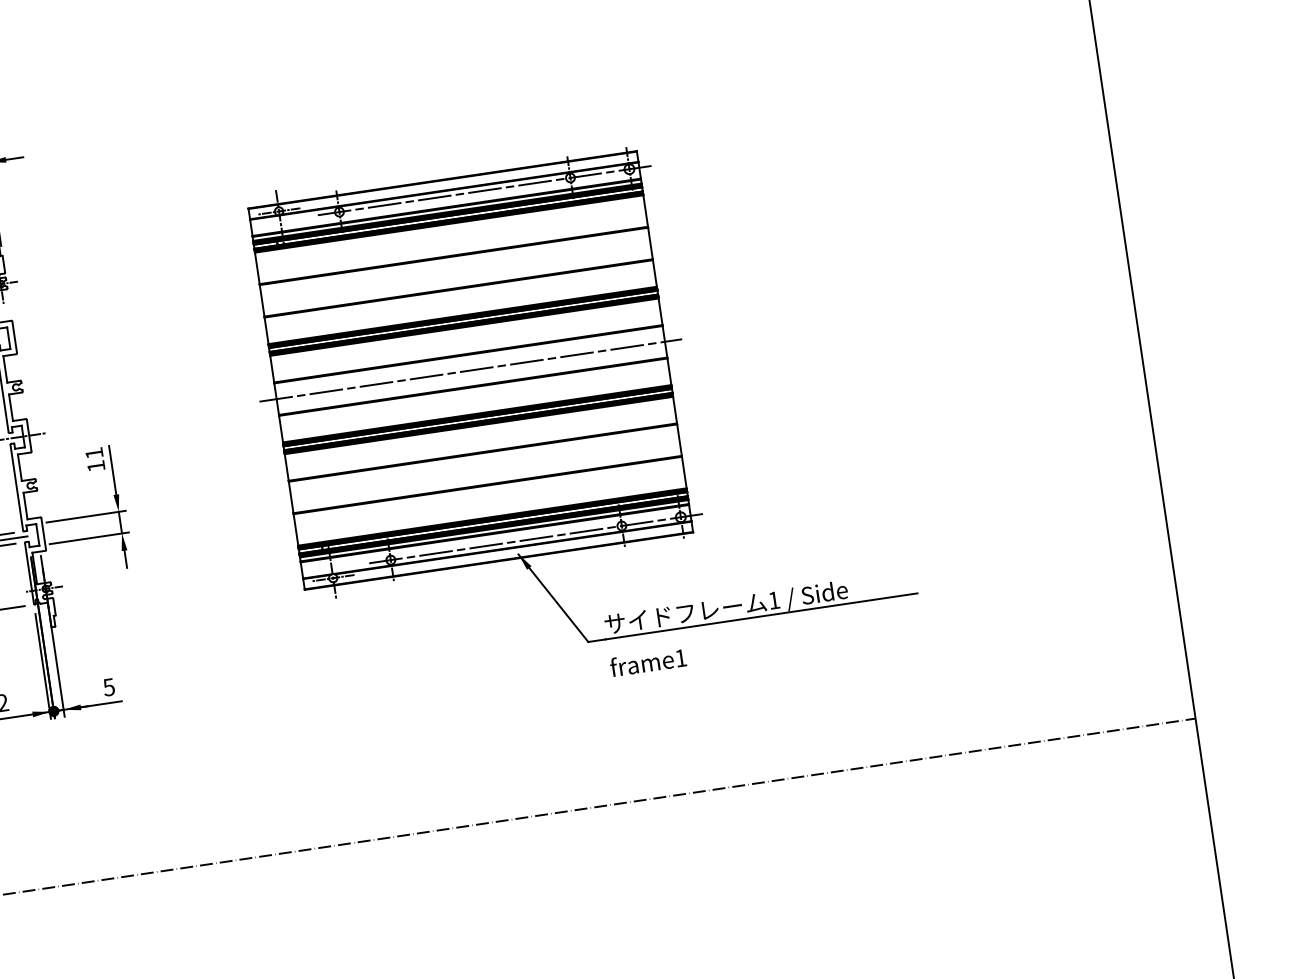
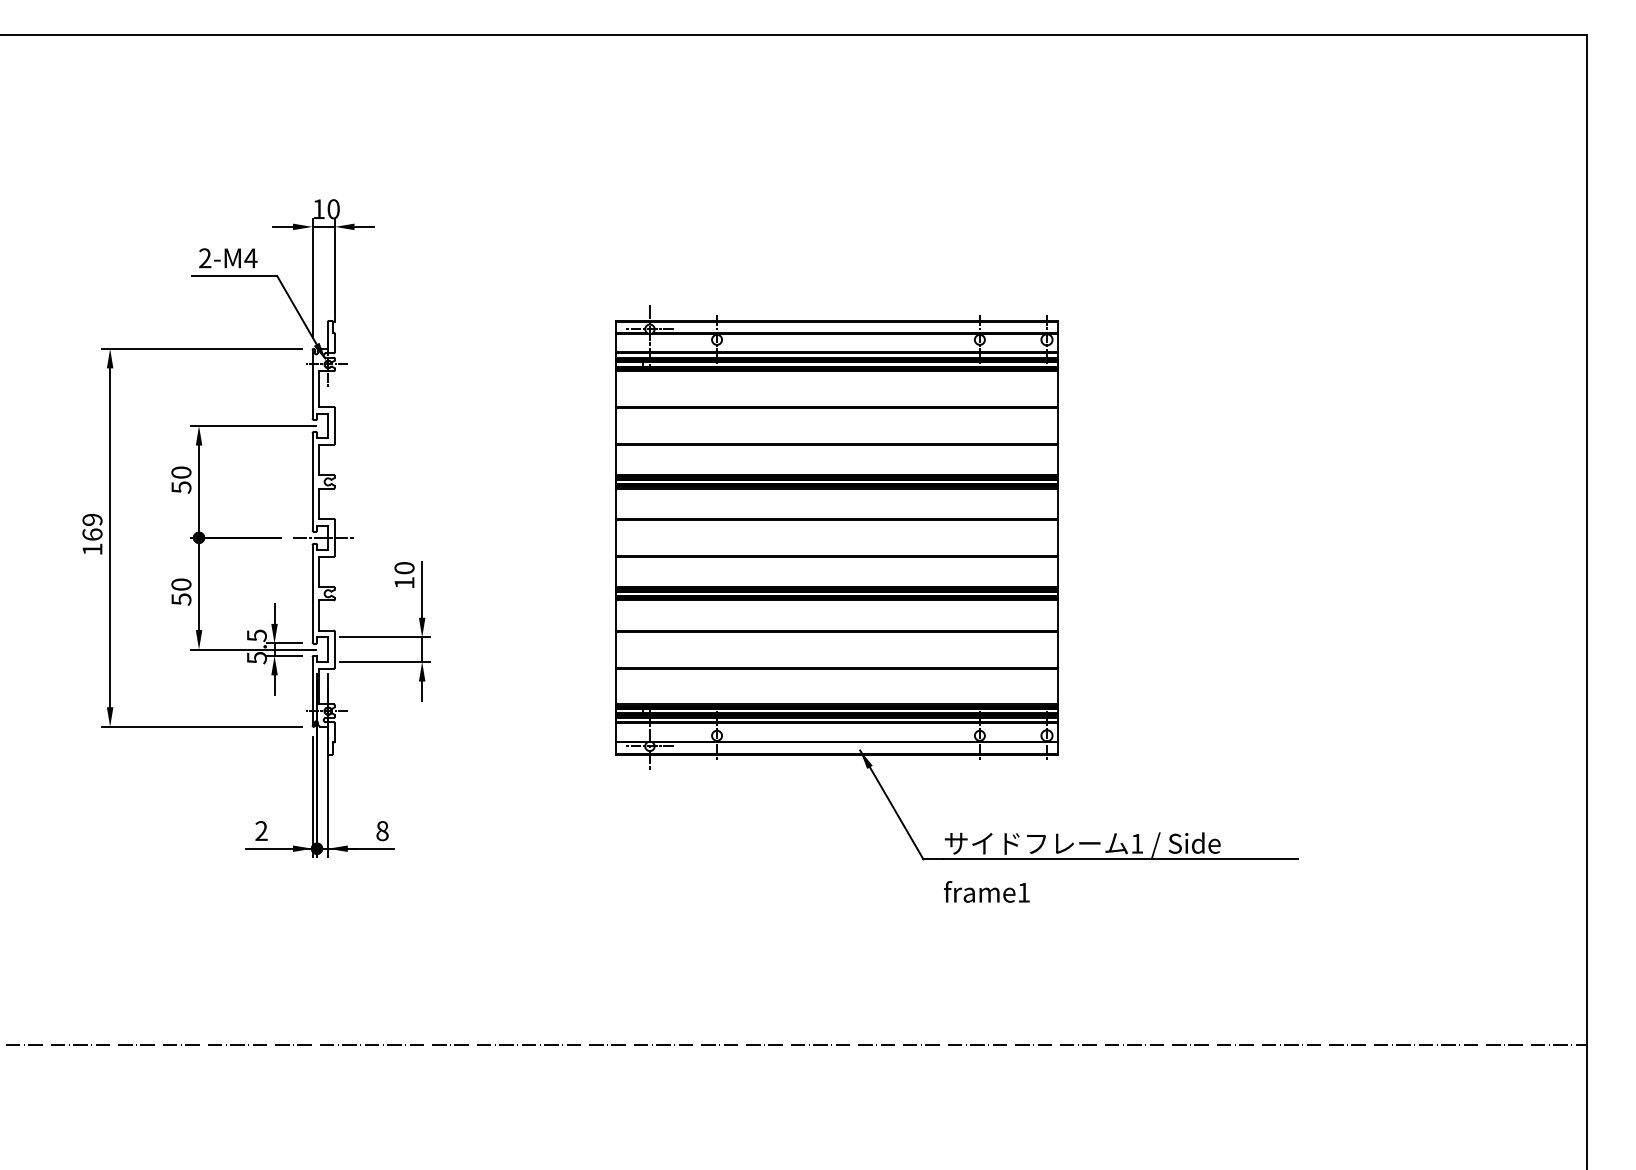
line: (484, 190) -> (882, 339), removed
line: (470, 370) -> (836, 537), removed
text: (94, 453) -> (404, 568), 11 -> 10
line: (536, 538) -> (882, 735), removed
text: (109, 686) -> (382, 830), 5 -> 8

